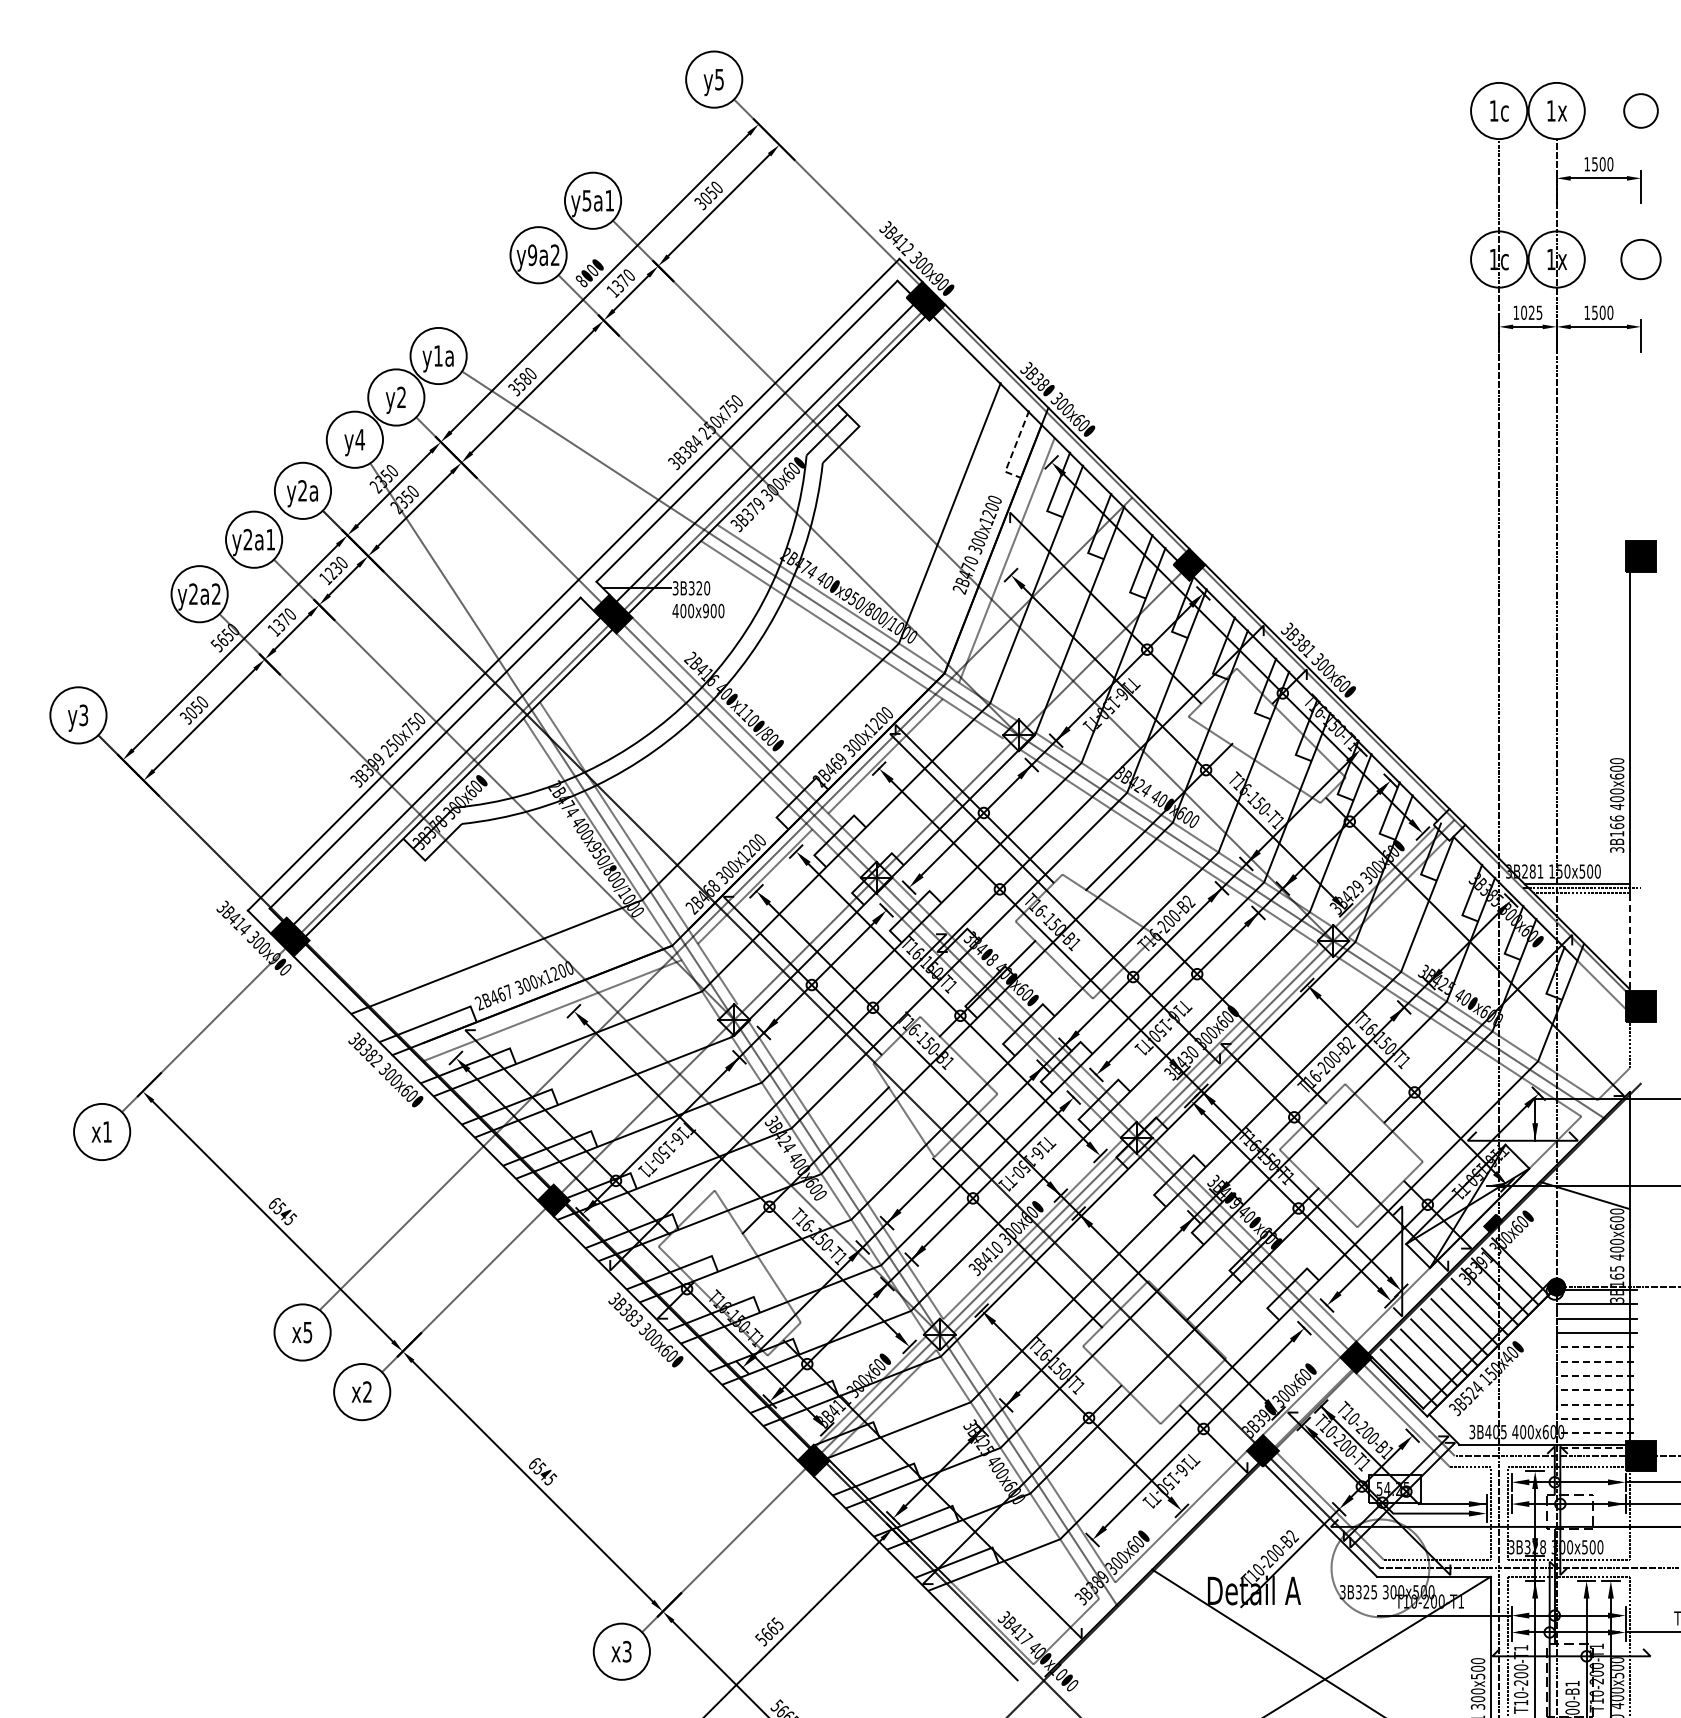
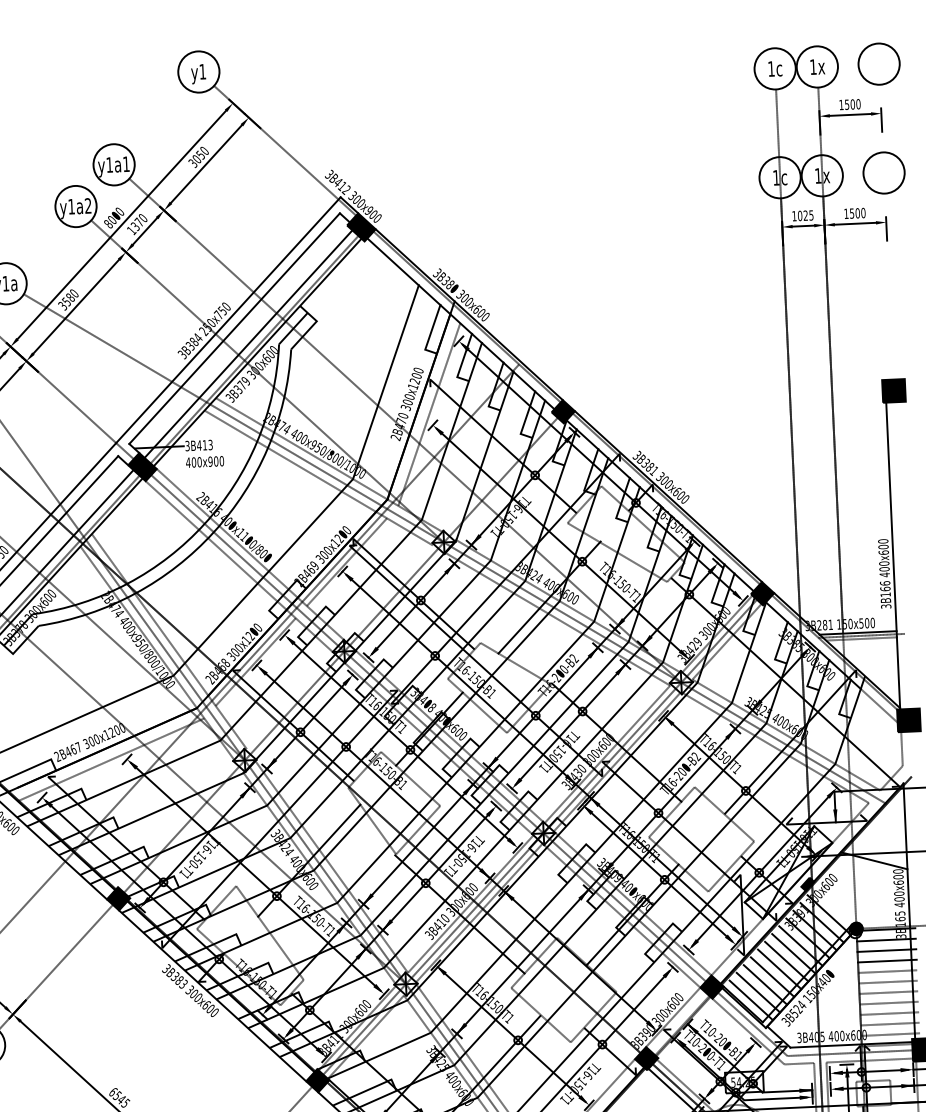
text: (719, 79) -> (202, 71), y5 -> y1
circle: (1640, 110) -> (878, 63), size x1.67
text: (586, 200) -> (109, 164), y5a1 -> y1a1
text: (532, 255) -> (71, 206), y9a2 -> y1a2
circle: (1640, 259) -> (883, 173), size x1.43
line: (1014, 449) -> (431, 333), dashed -> solid
text: (699, 588) -> (205, 445), 3B320 -> 3B413
fill: (1449, 824) -> (762, 593), added
line: (1629, 940) -> (898, 672), dashed -> solid

